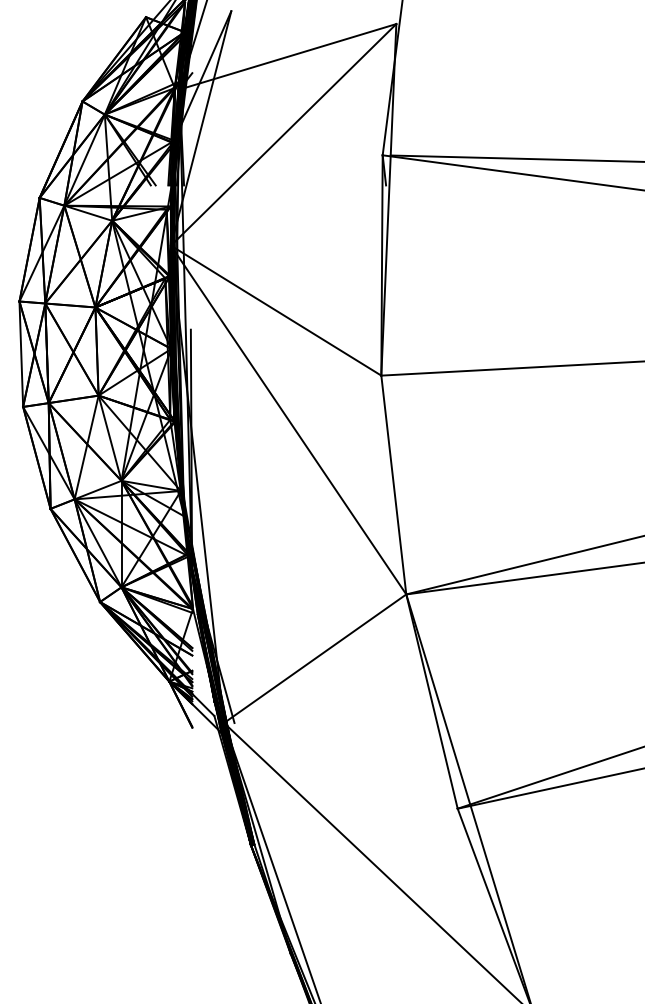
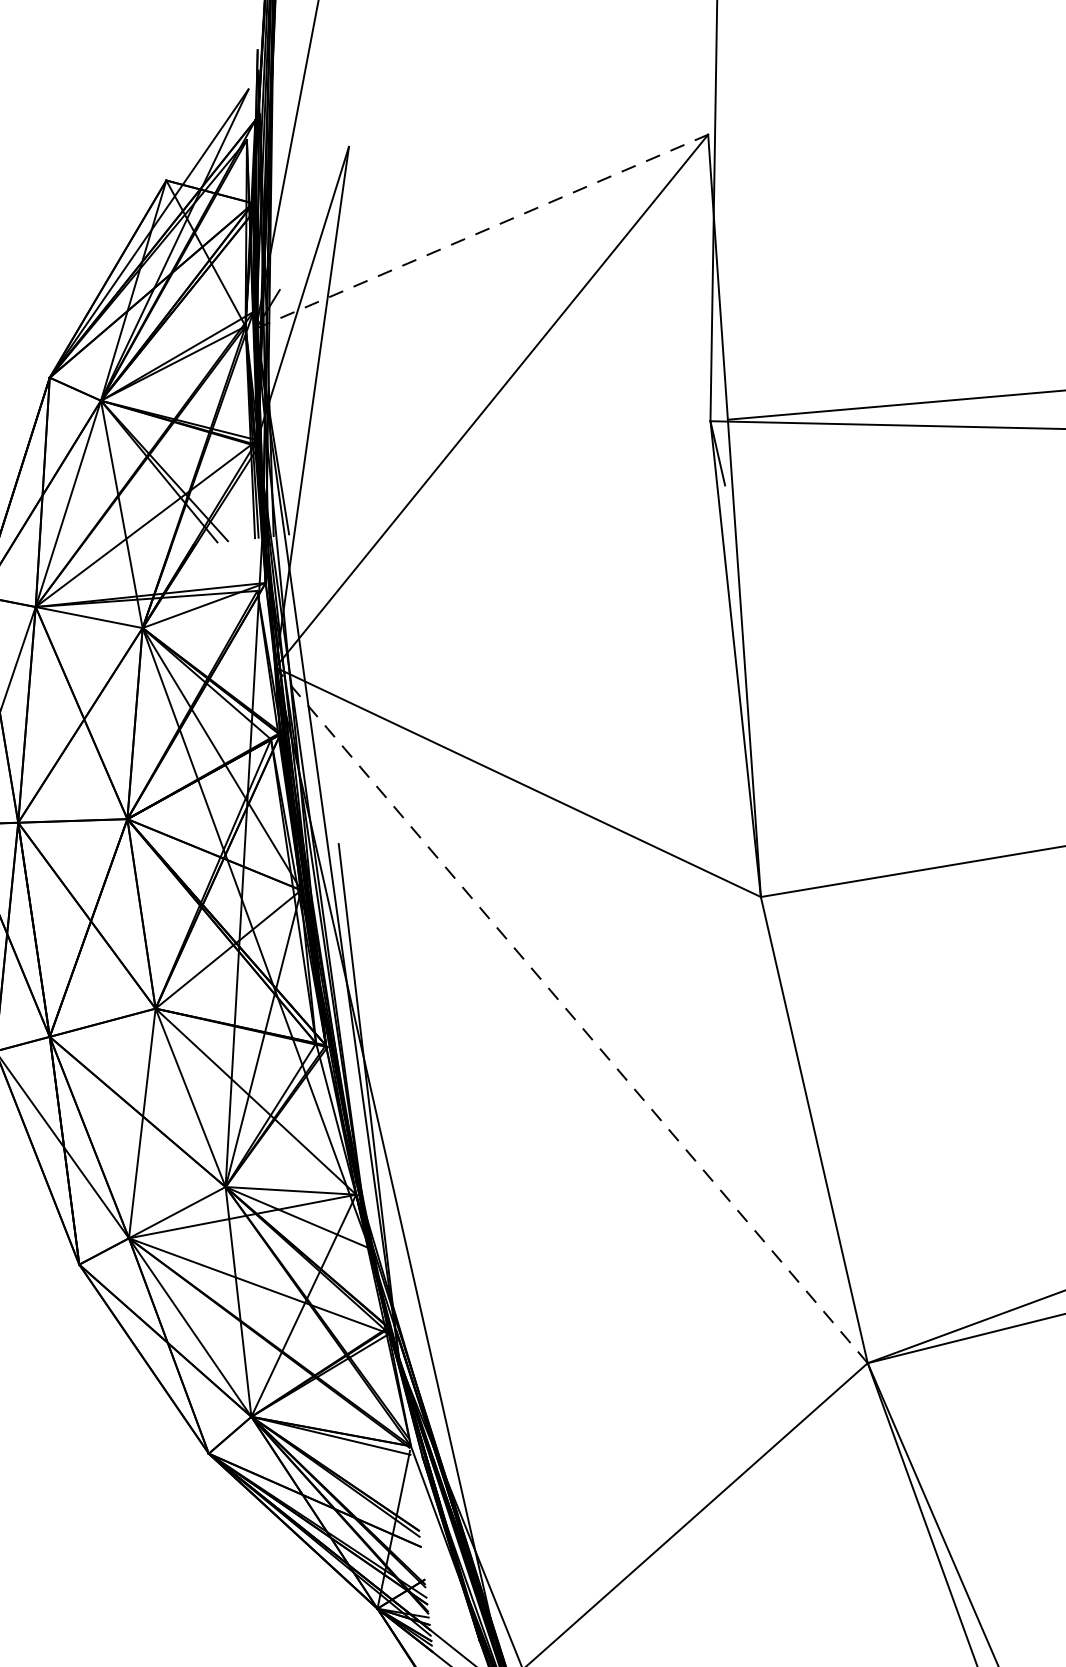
line: (288, 56) -> (483, 230), solid -> dashed
line: (288, 419) -> (571, 1014), solid -> dashed

